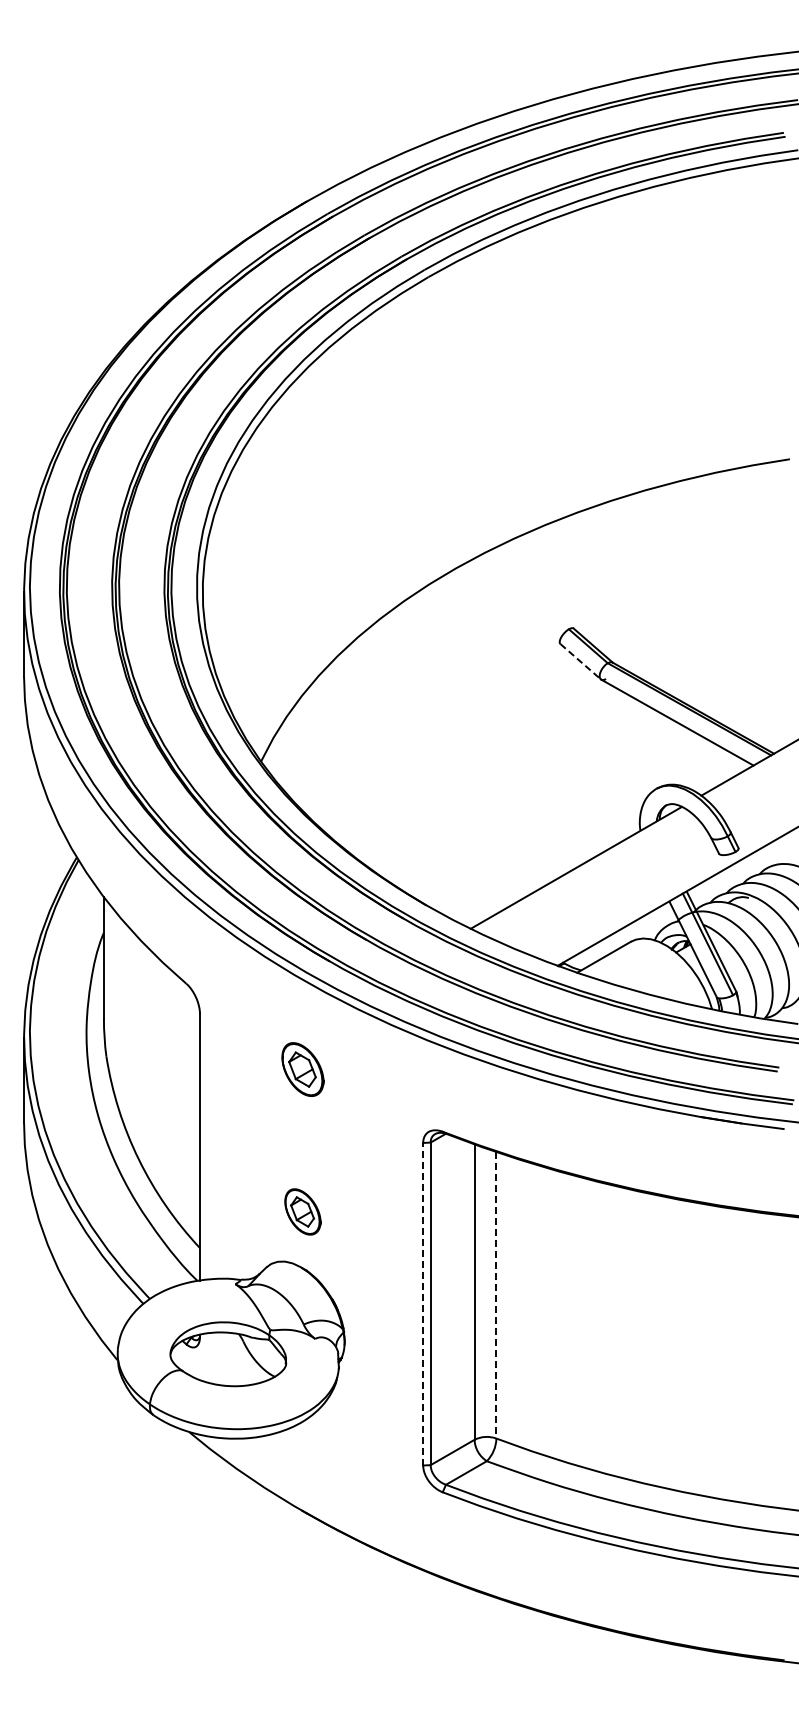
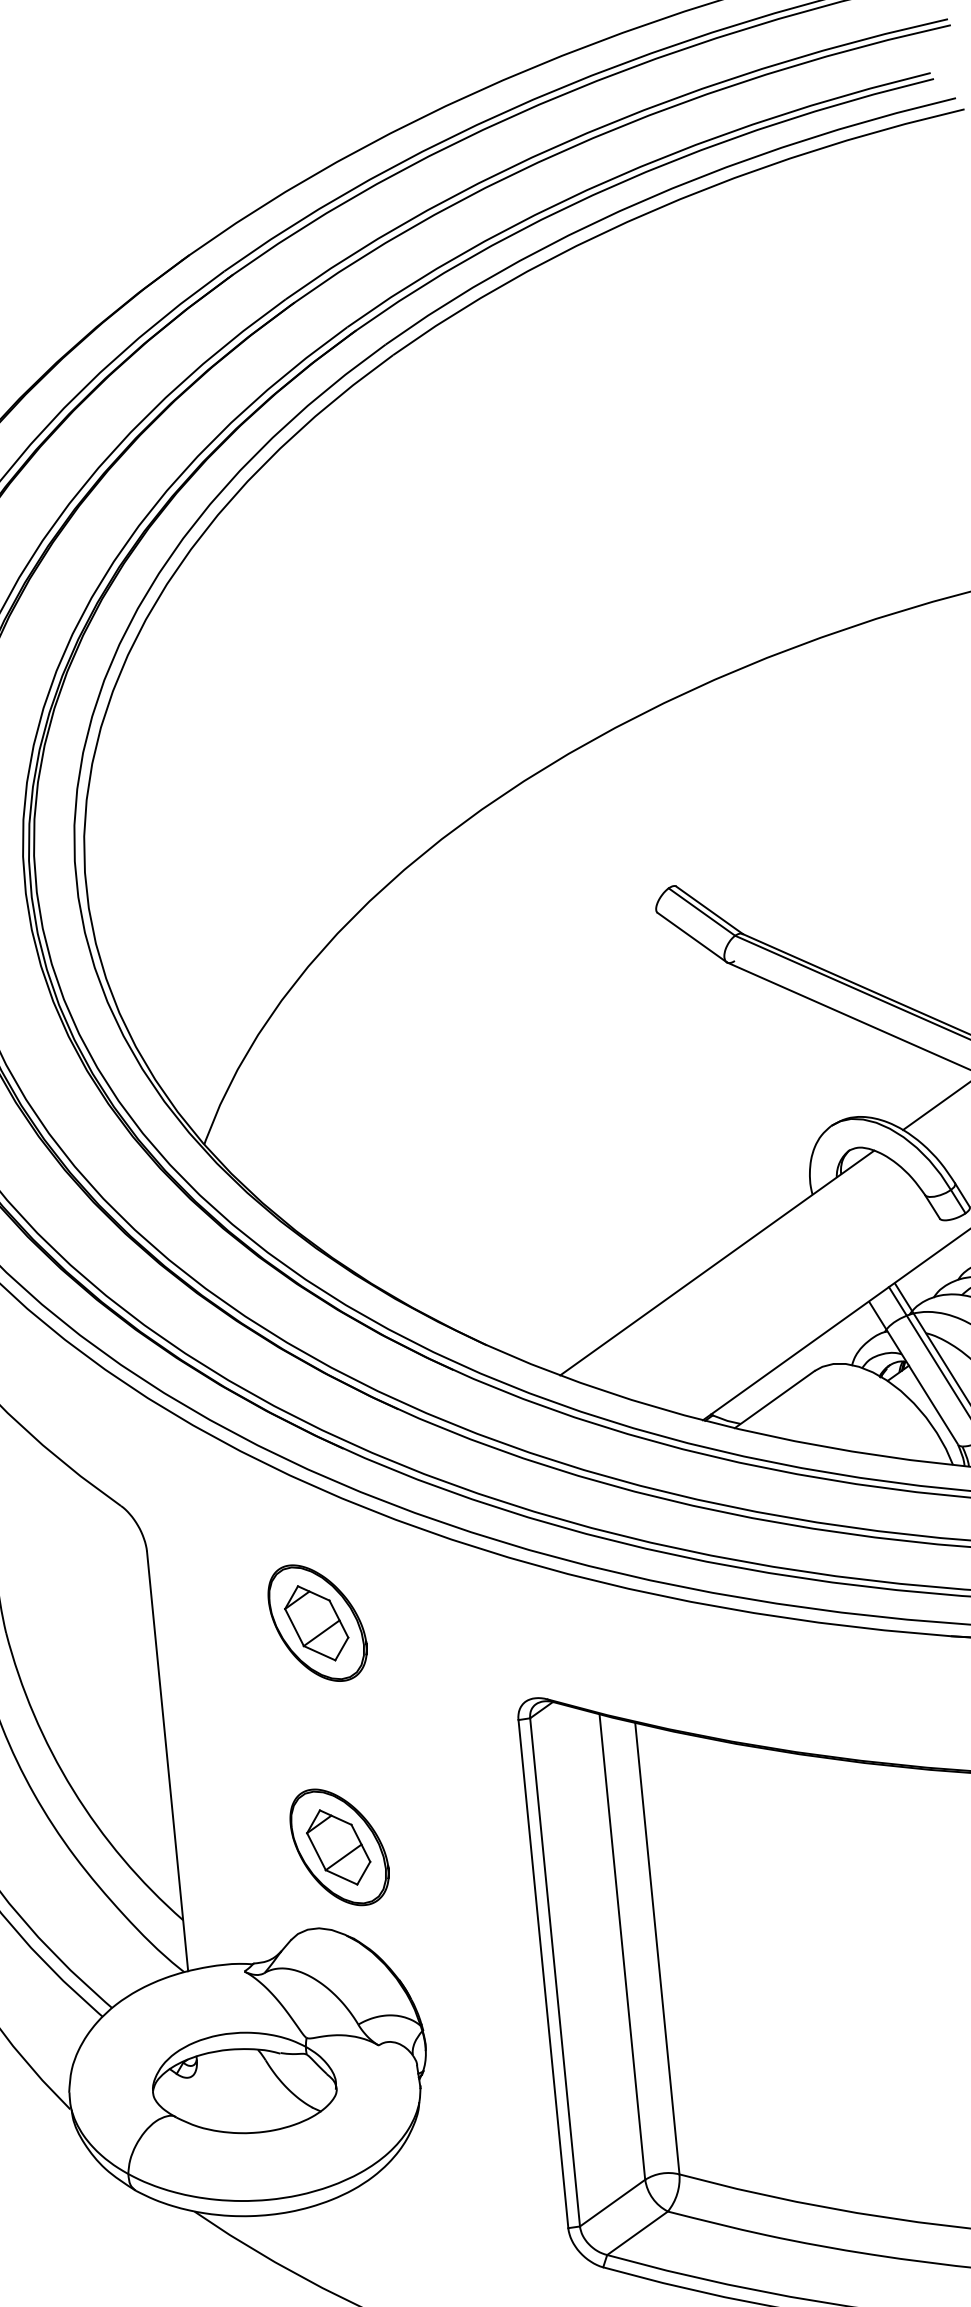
line: (580, 661) -> (691, 937), dashed -> solid
part: (302, 1069) -> (317, 1622), size x1.43
part: (302, 1211) -> (338, 1846), size x1.67
line: (496, 1295) -> (657, 1949), dashed -> solid
line: (423, 1303) -> (543, 1972), dashed -> solid

